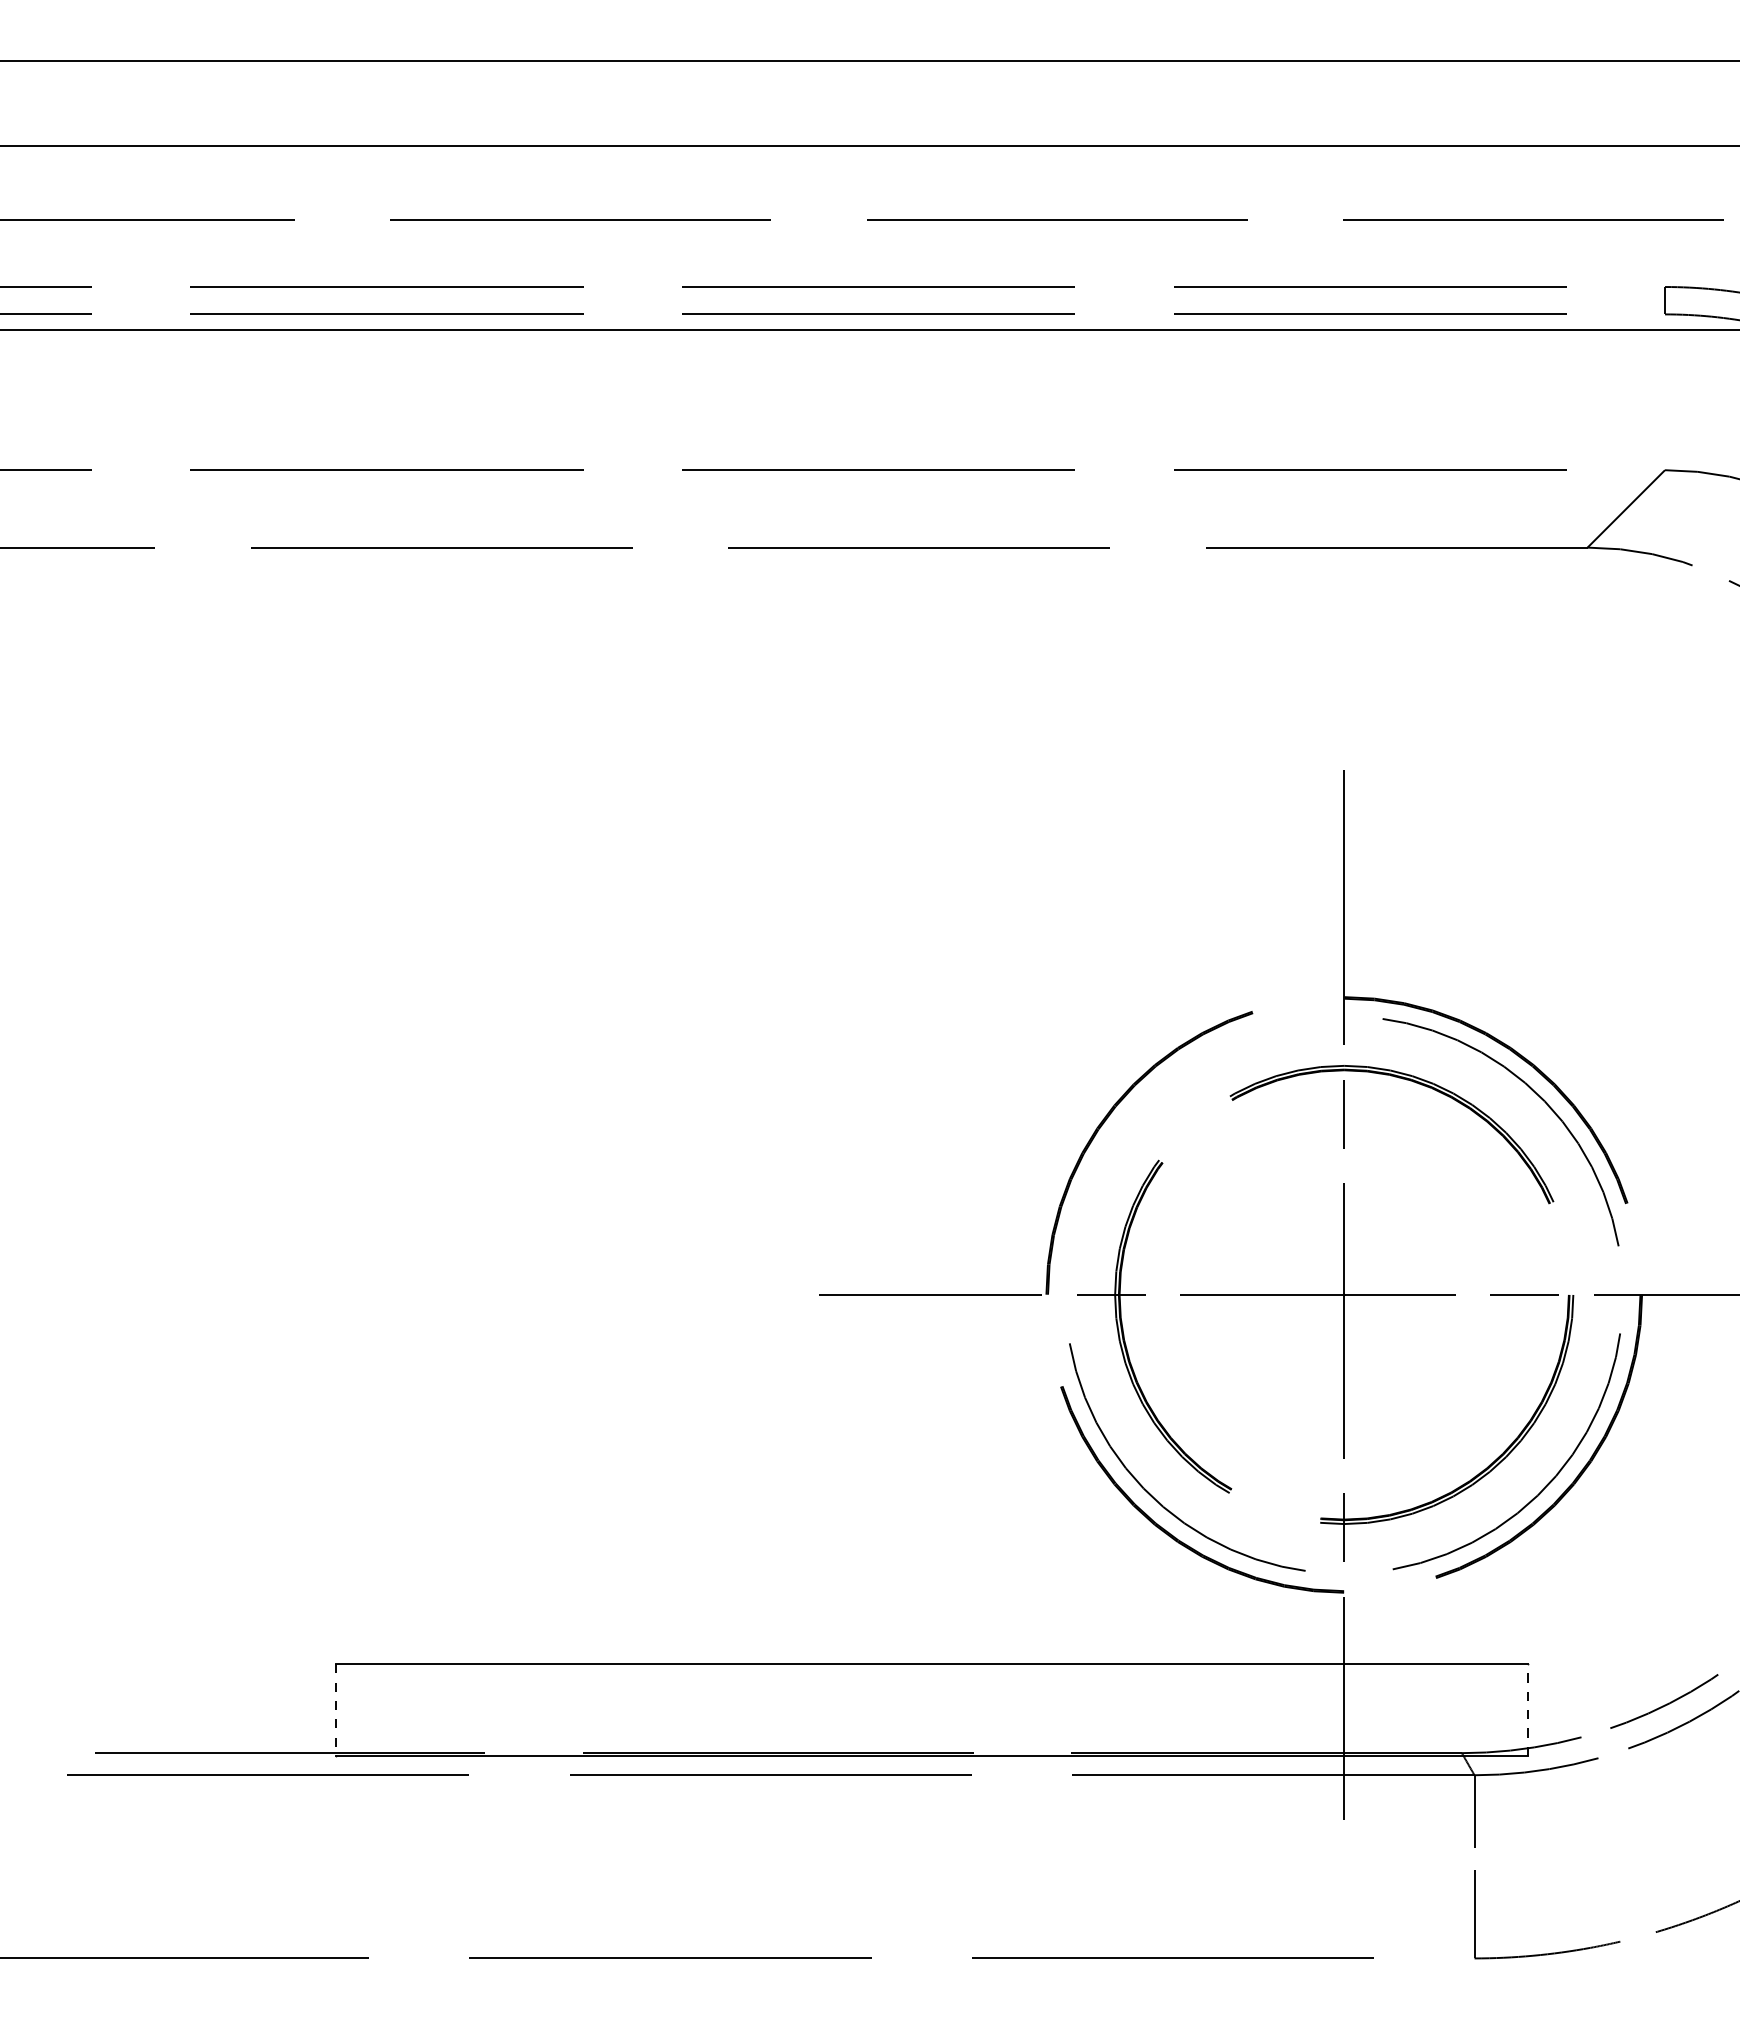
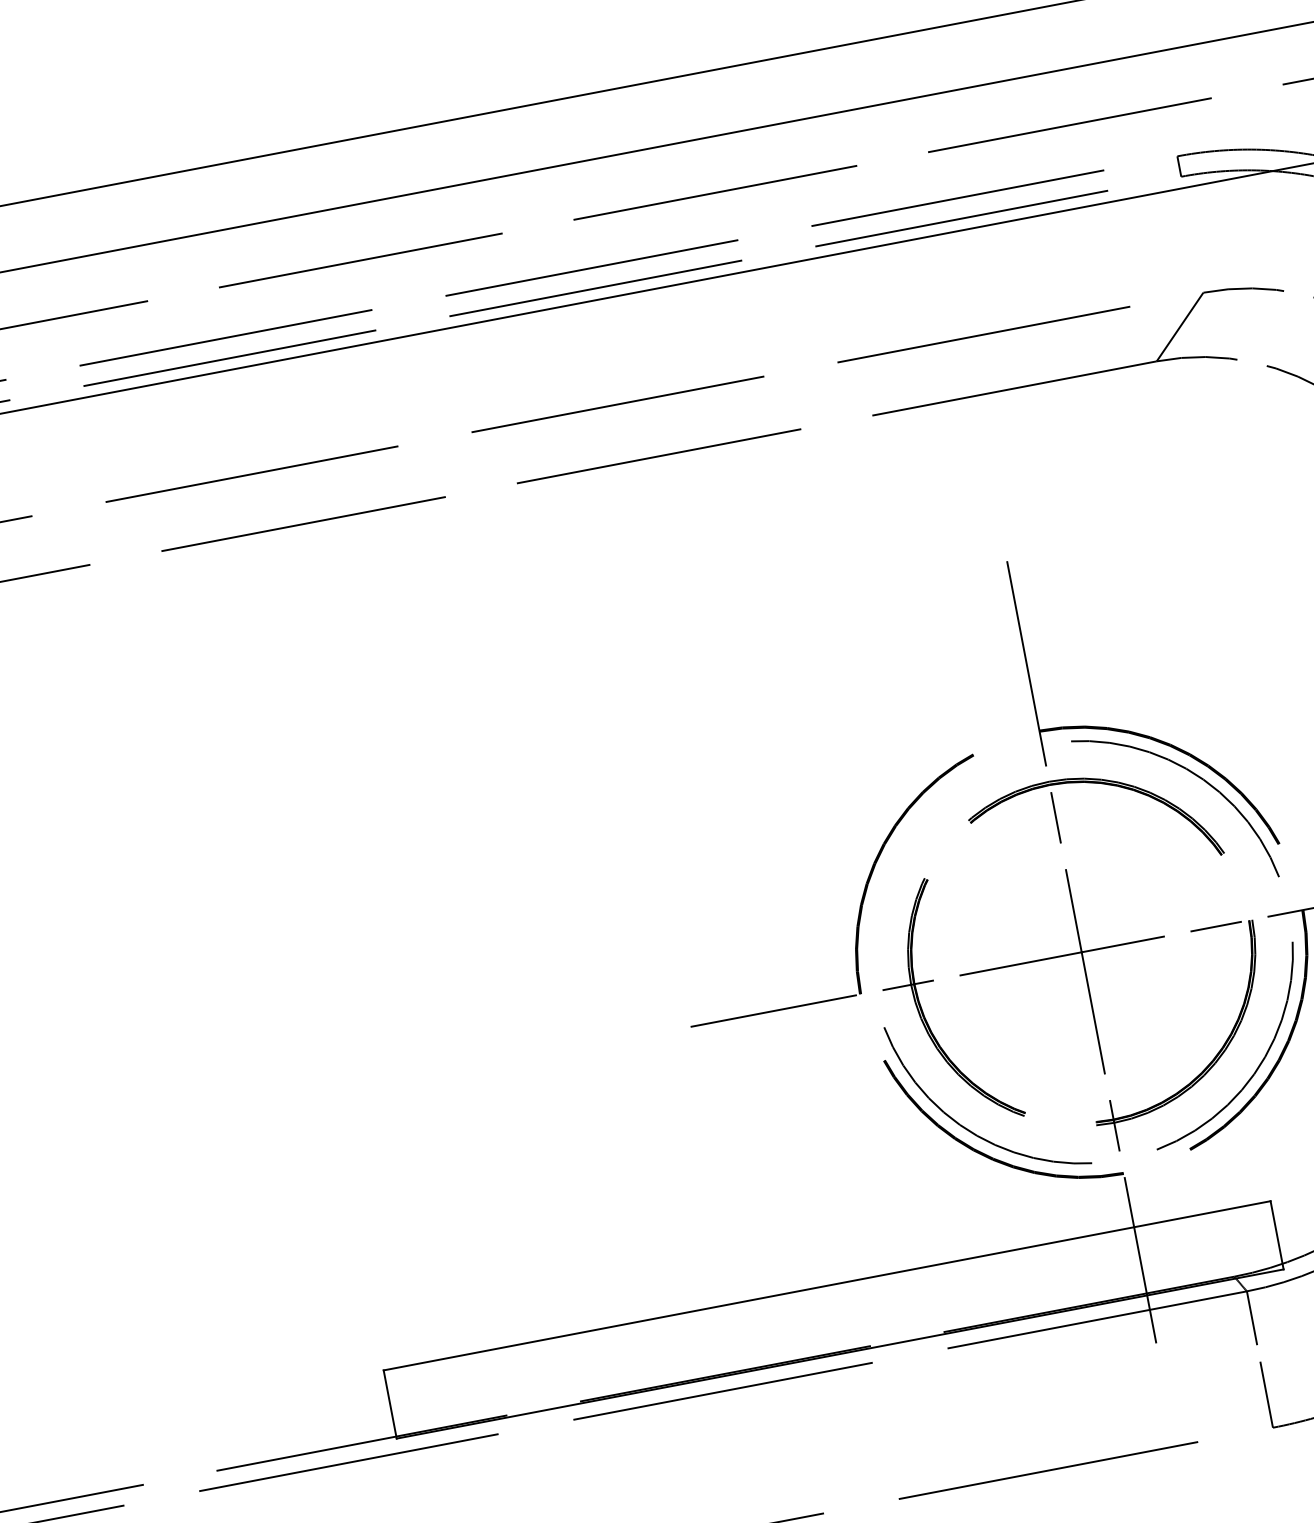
line: (336, 1710) -> (390, 1404), dashed -> solid
line: (1527, 1710) -> (1277, 1235), dashed -> solid

